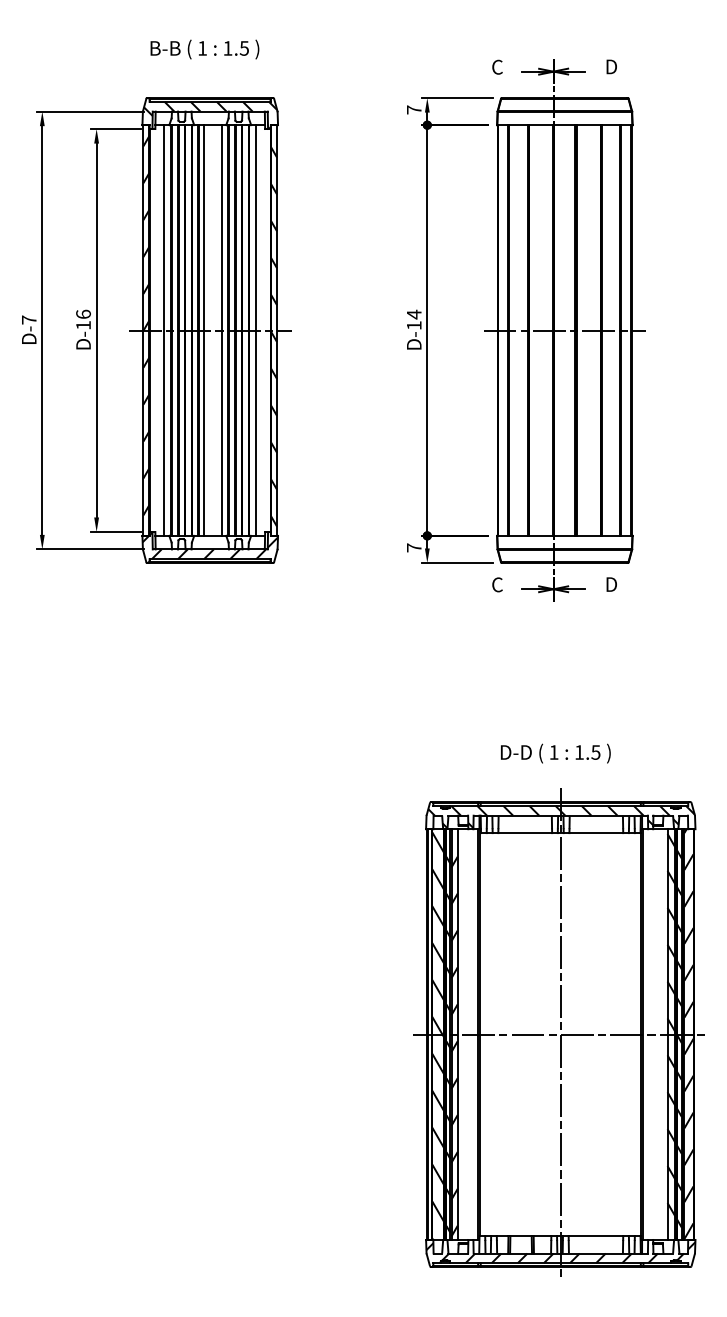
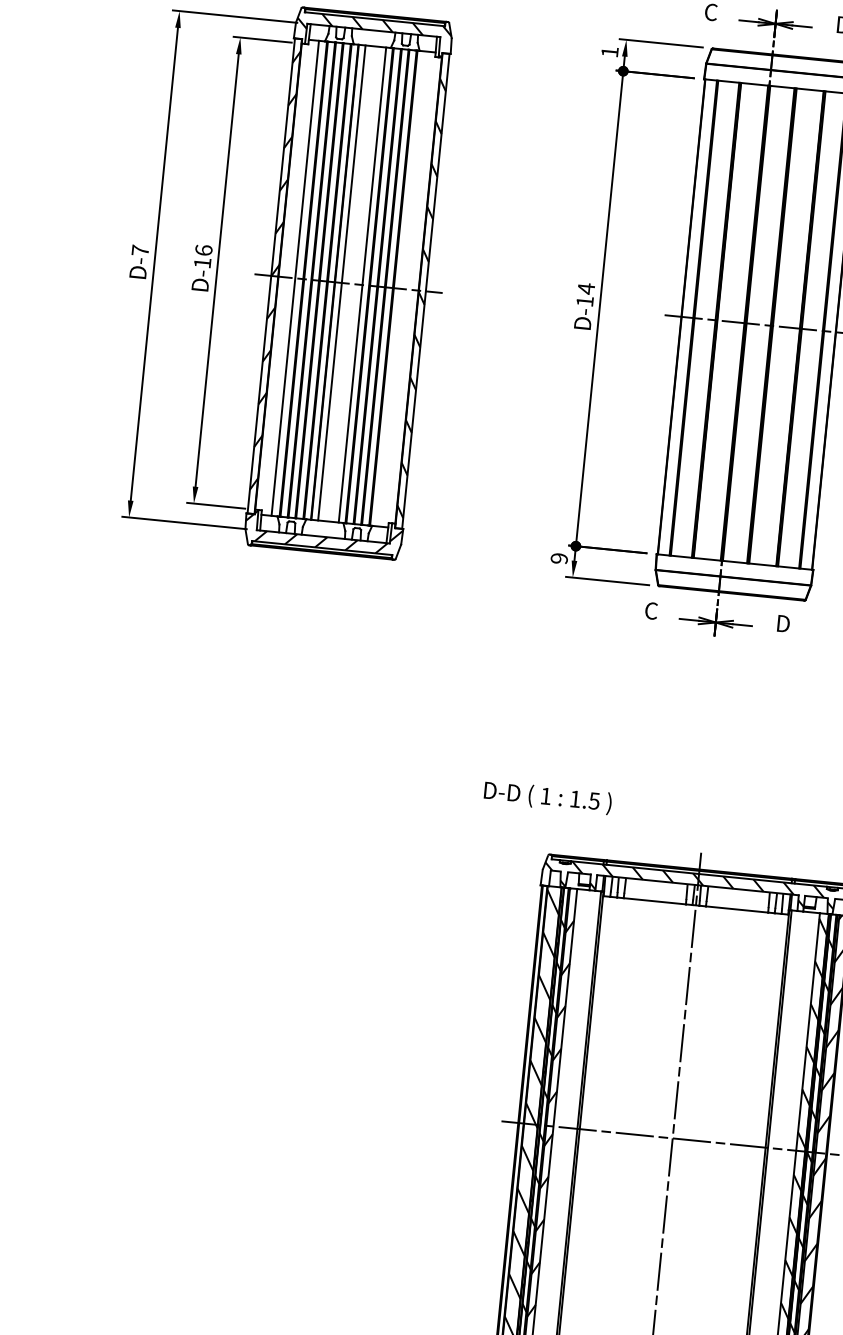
text: (414, 109) -> (610, 51), 7 -> 1
line: (256, 330) -> (402, 288), removed
text: (413, 547) -> (558, 558), 7 -> 9
text: (555, 753) -> (547, 797), moved

